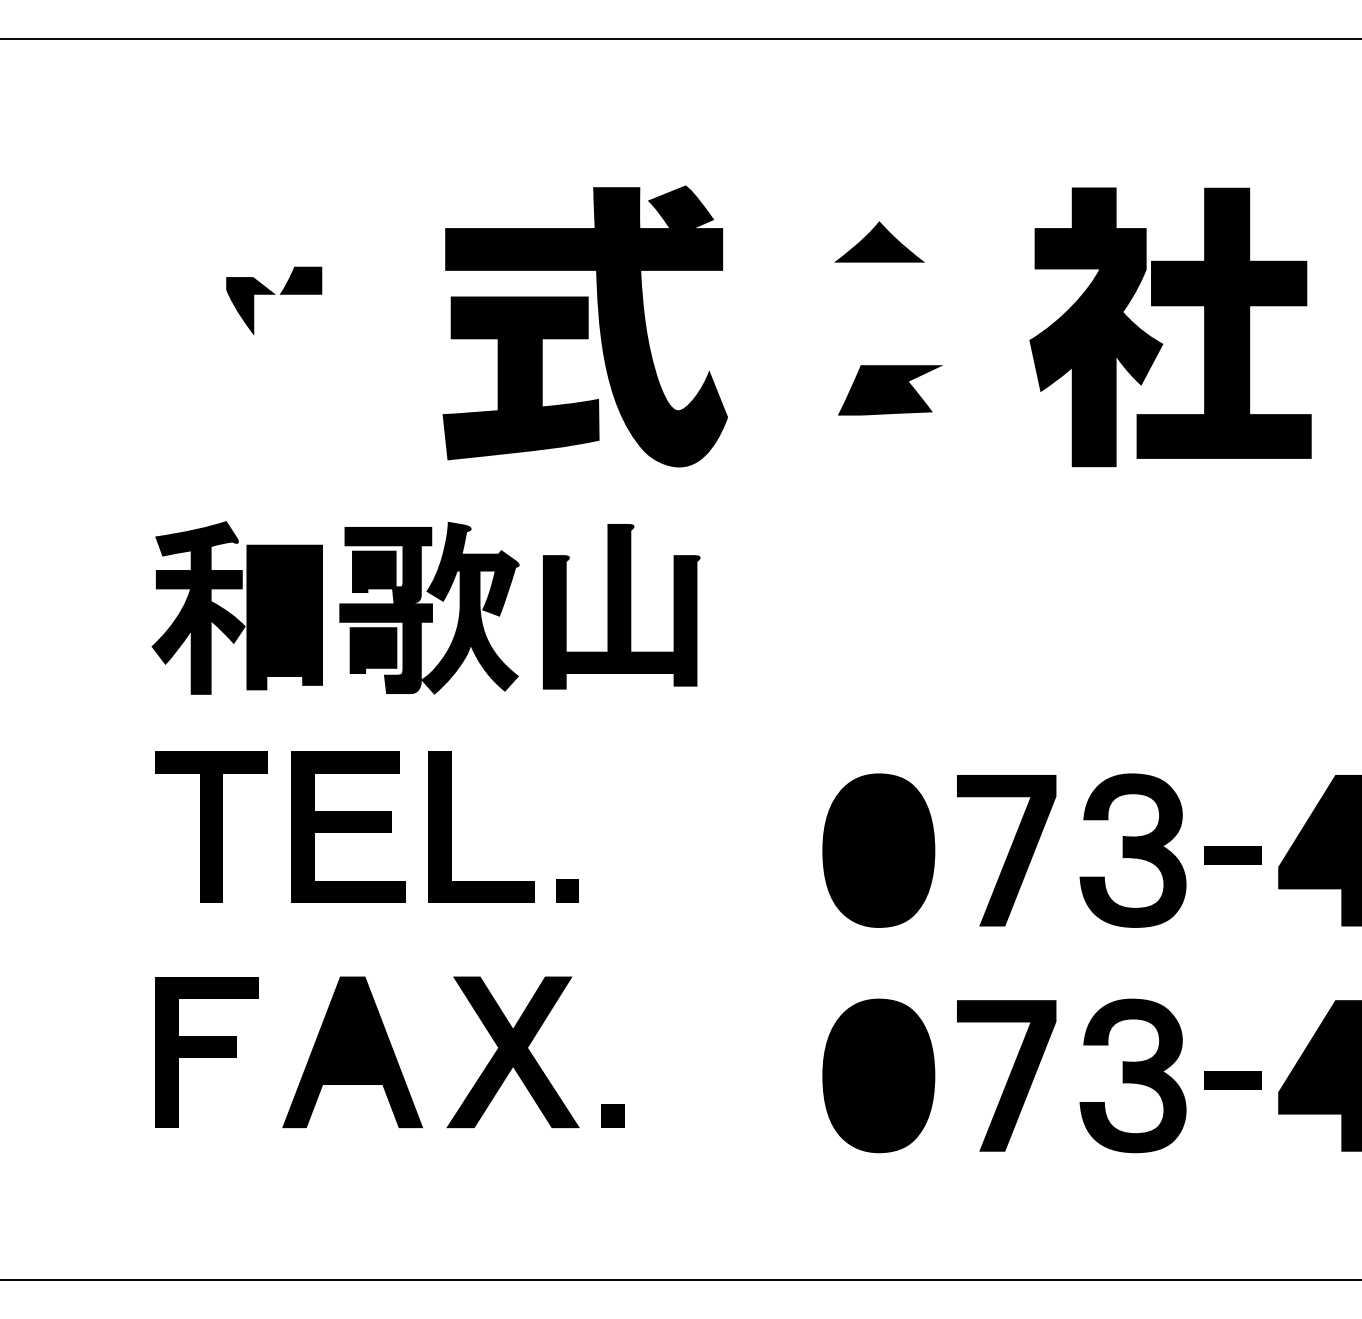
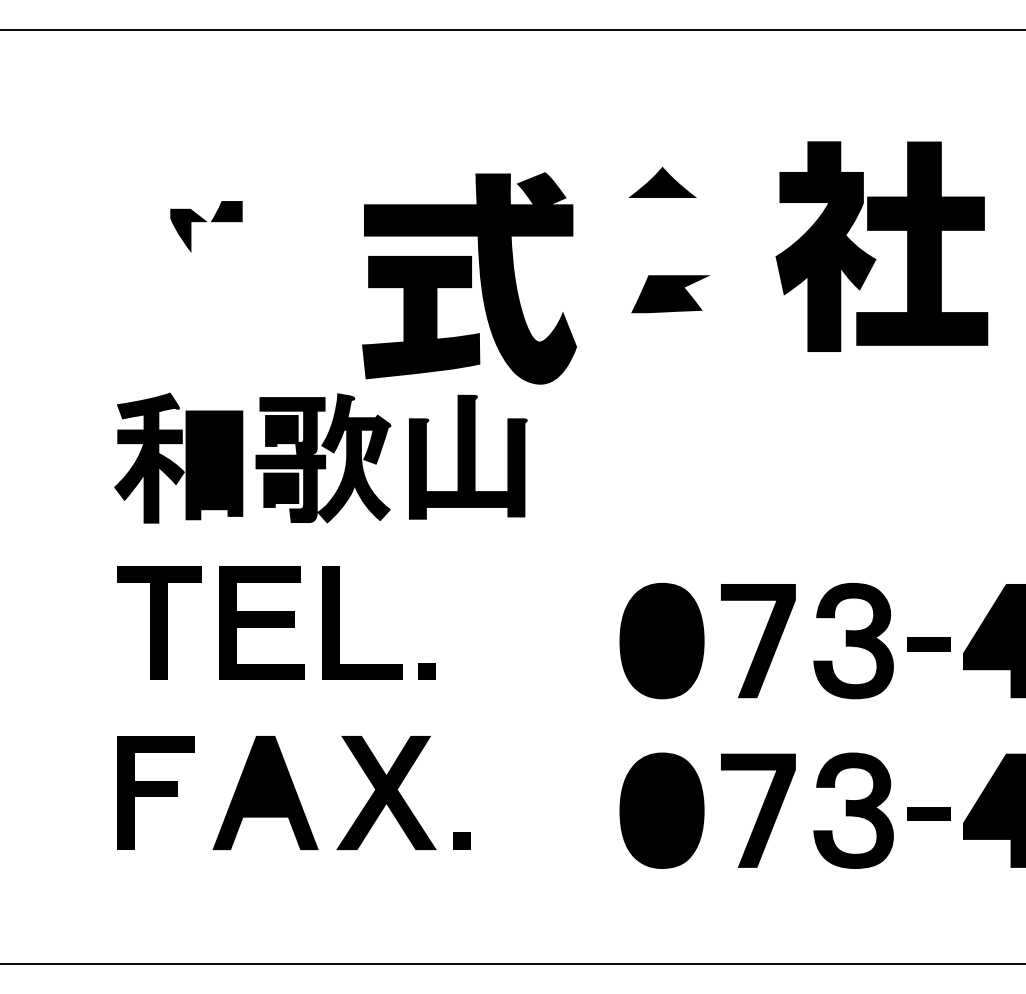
part: (584, 326) -> (468, 278), moved

